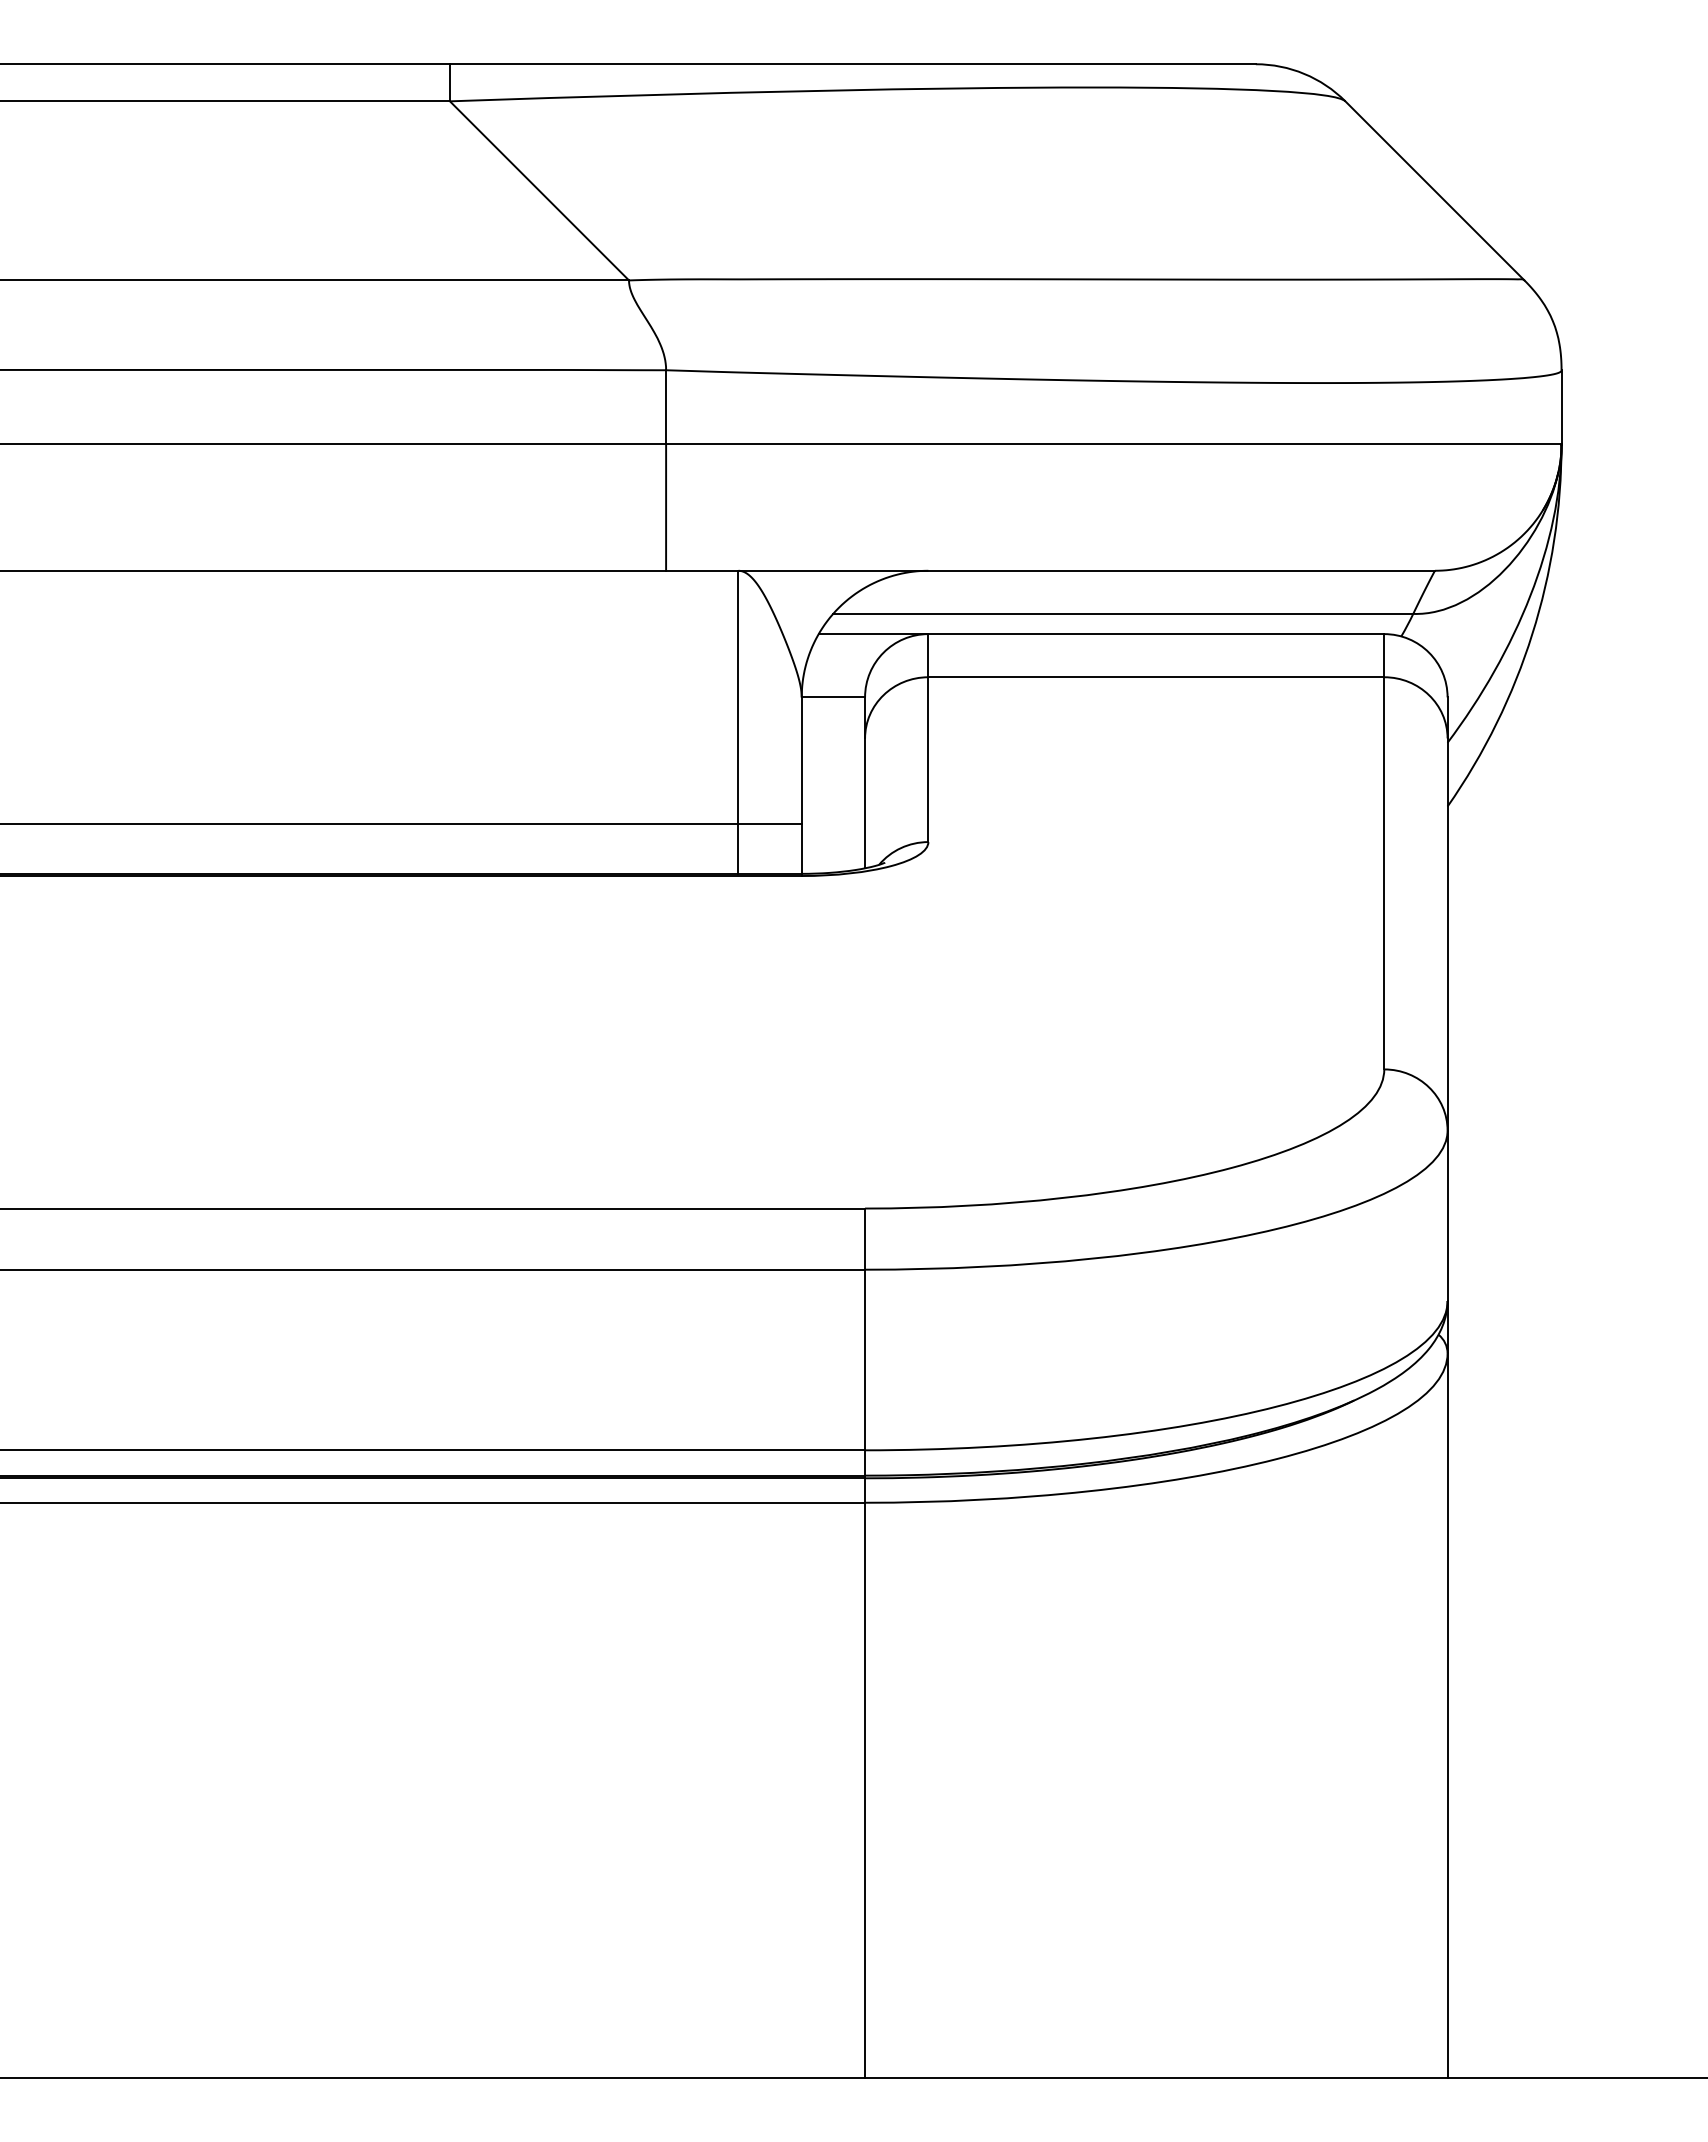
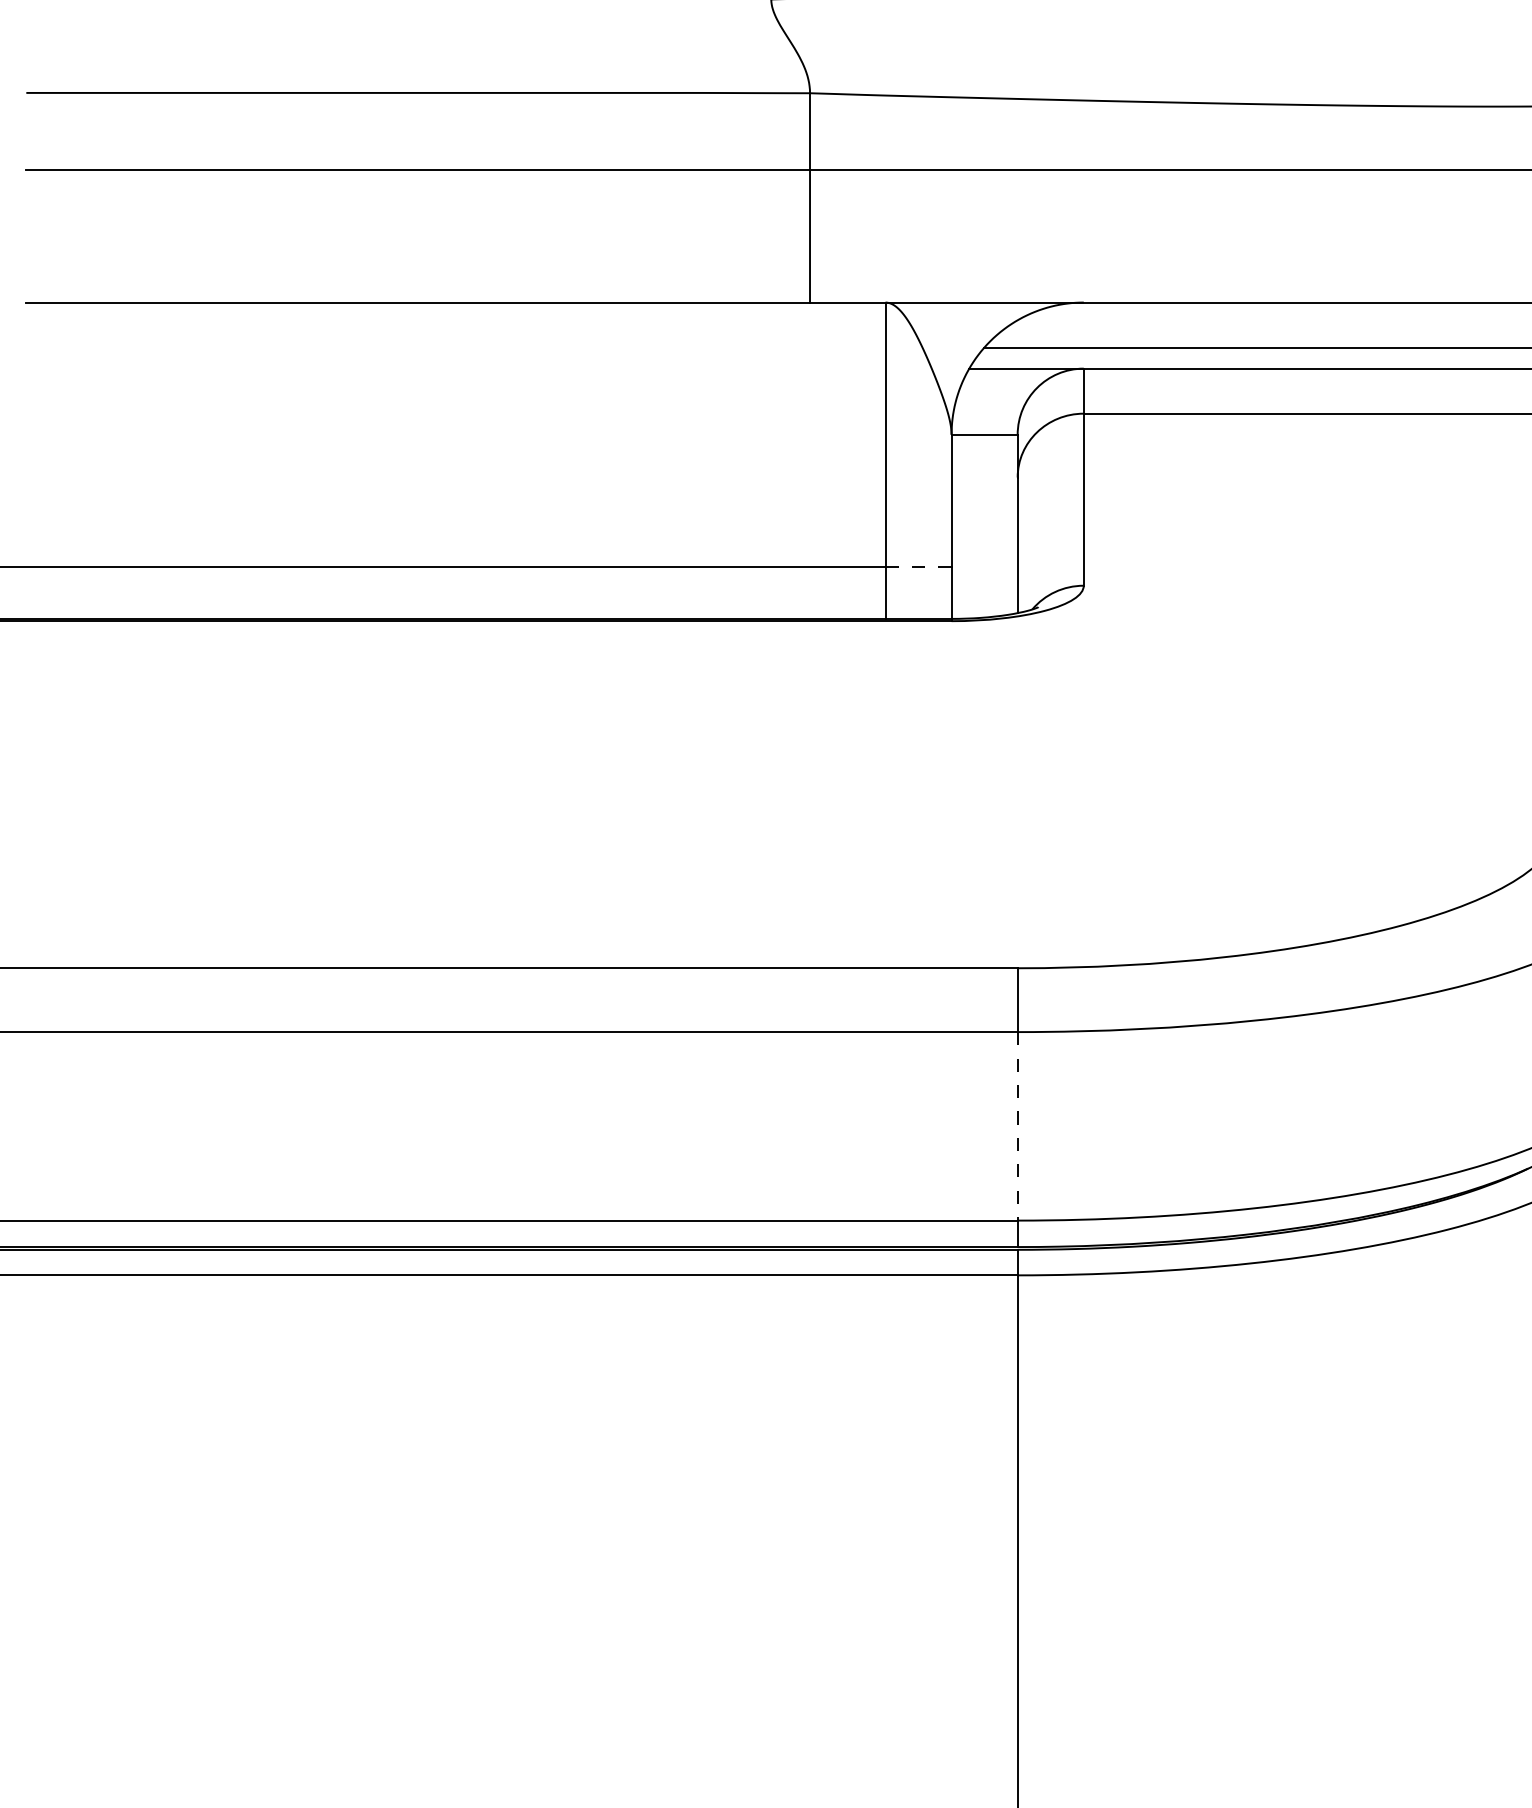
line: (770, 824) -> (918, 567), solid -> dashed
line: (865, 1360) -> (1018, 1126), solid -> dashed

